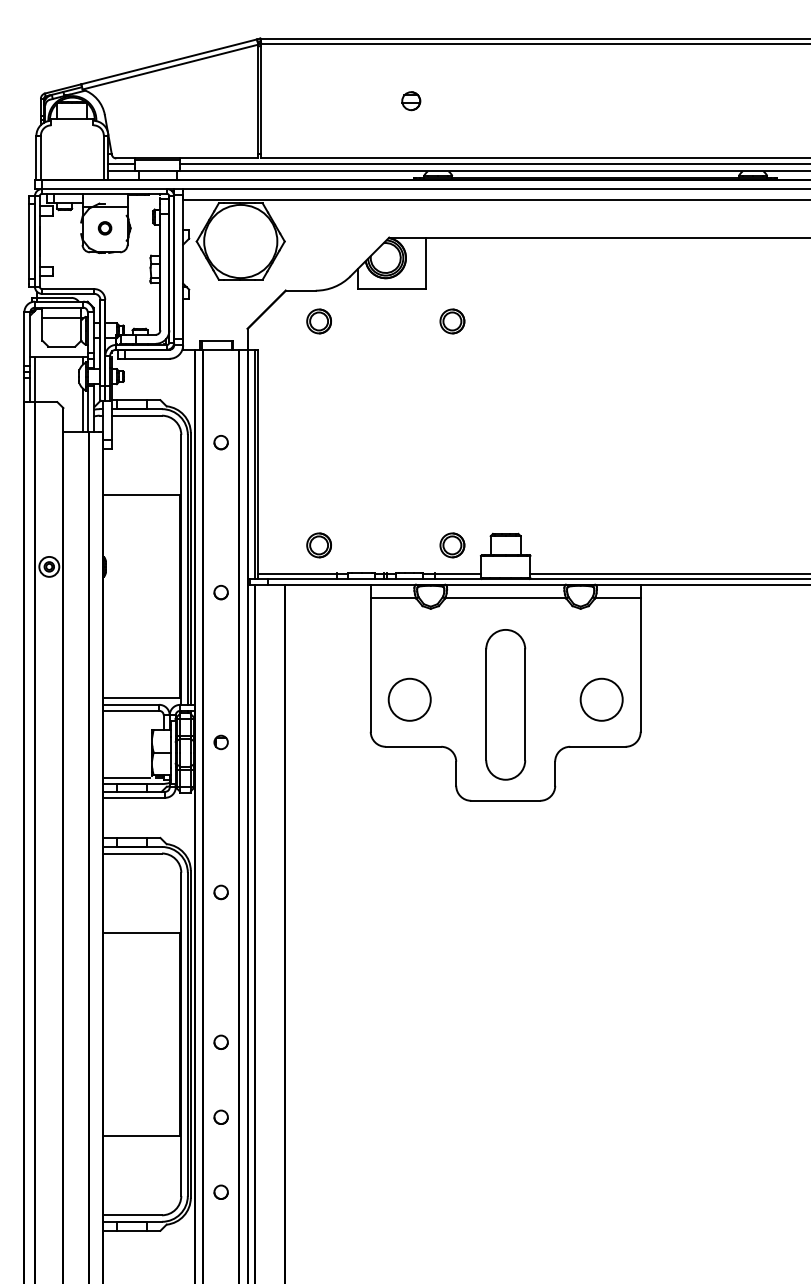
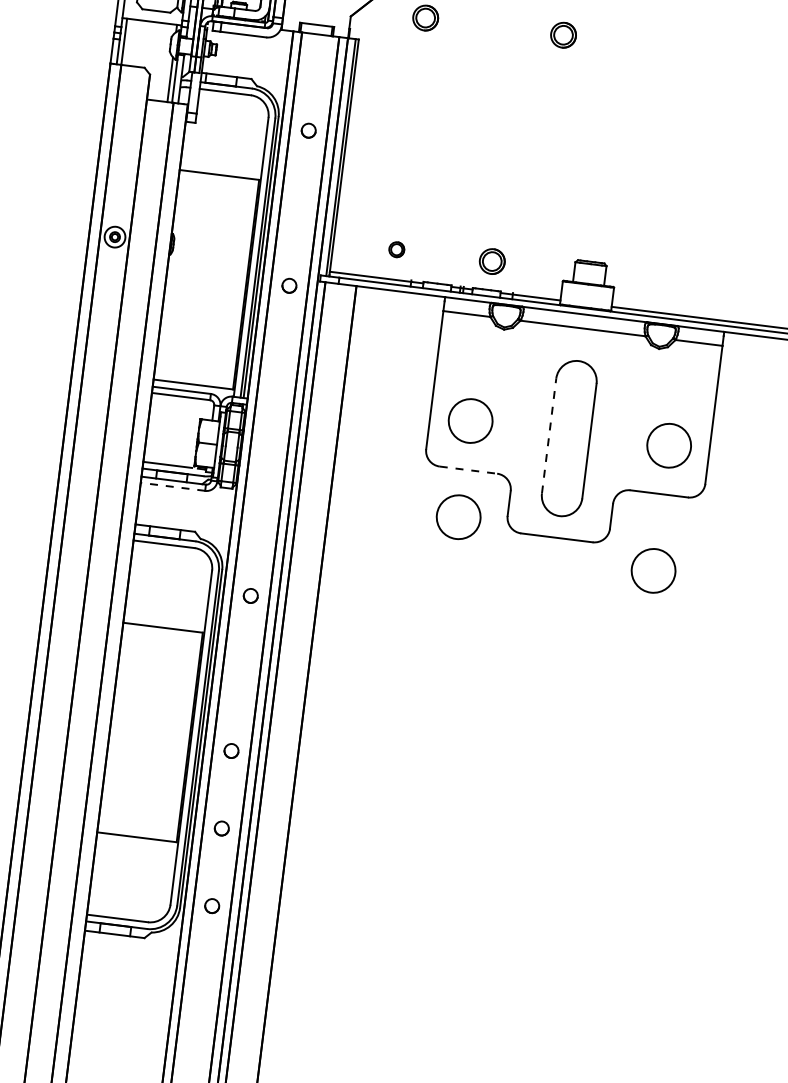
part: (318, 545) -> (396, 249), size x0.6
part: (452, 545) -> (492, 261), moved
line: (486, 704) -> (549, 435), solid -> dashed
part: (220, 742) -> (269, 440), removed
line: (413, 746) -> (468, 469), solid -> dashed
circle: (409, 792) -> (458, 516), added
line: (133, 797) -> (172, 486), solid -> dashed
circle: (601, 820) -> (653, 570), added

